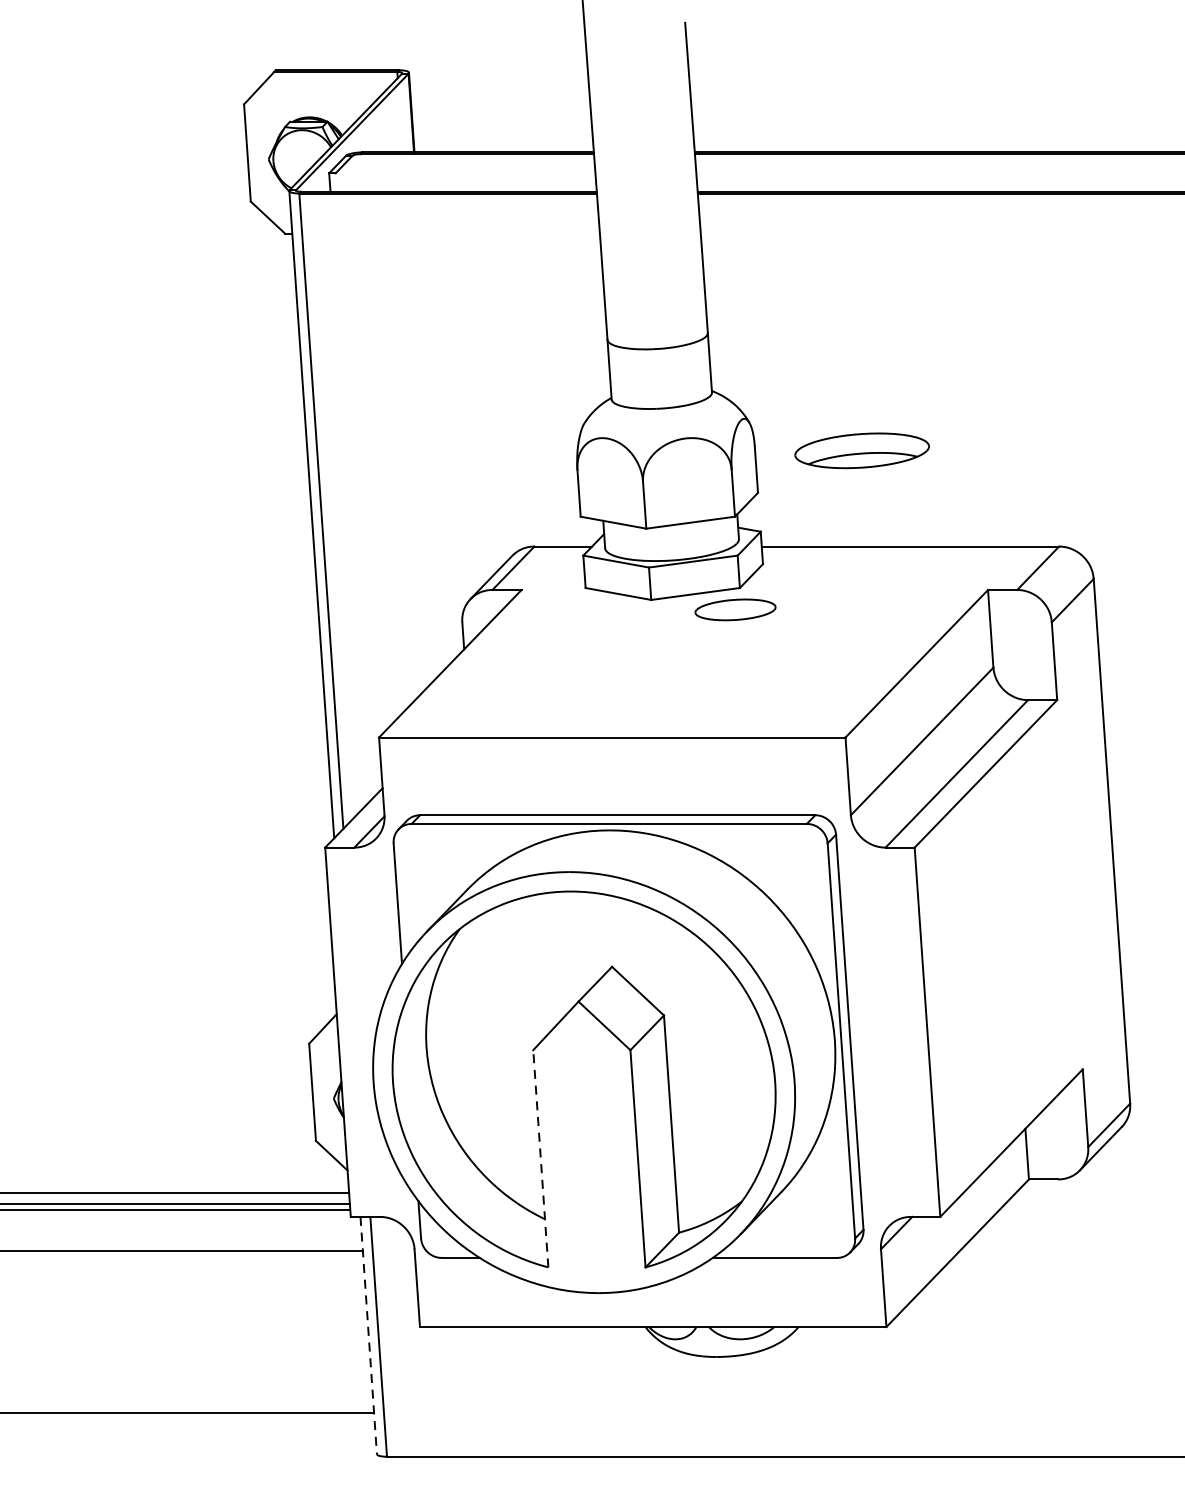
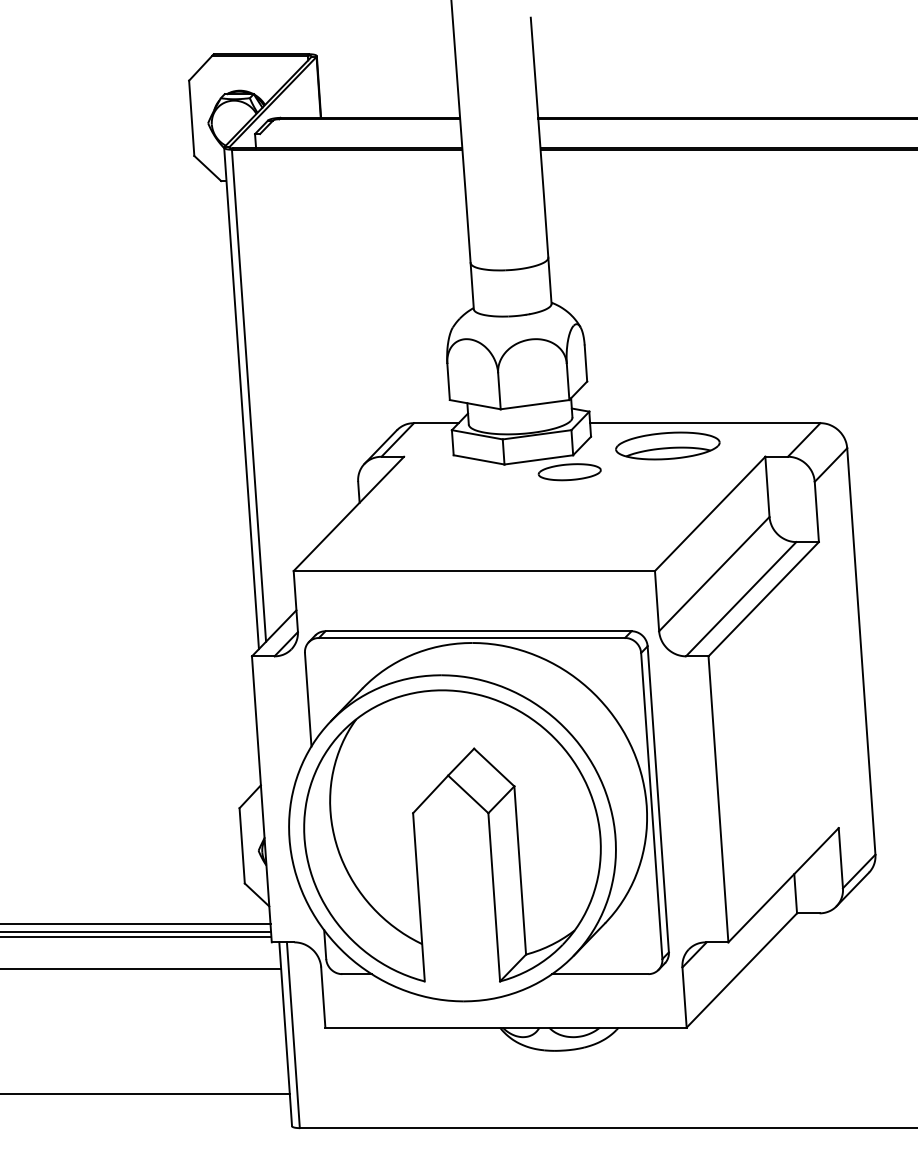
part: (861, 450) -> (667, 445), moved
line: (540, 1157) -> (418, 896), dashed -> solid
line: (368, 1335) -> (285, 1034), dashed -> solid

